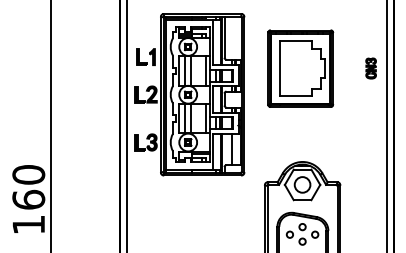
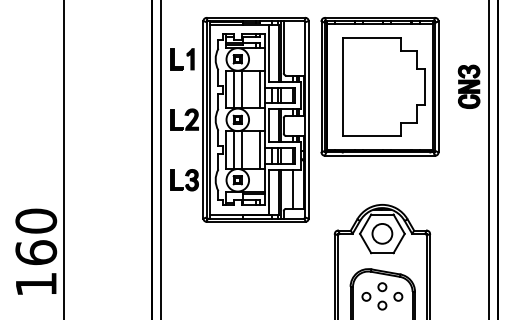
part: (146, 57) -> (182, 59), moved
part: (300, 68) -> (379, 86), size x1.43
part: (370, 68) -> (468, 86), size x1.67

